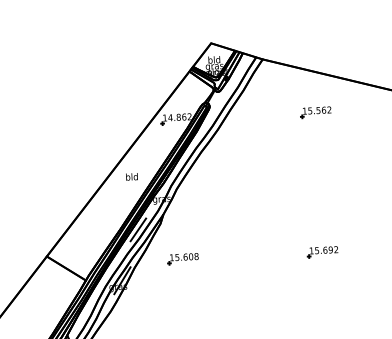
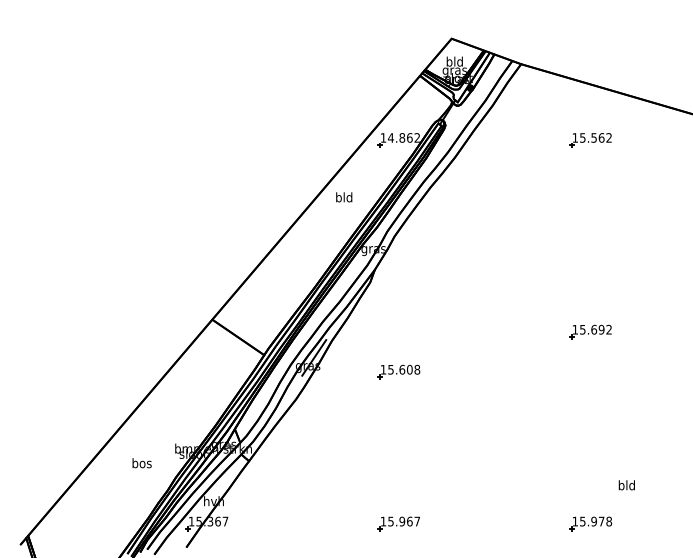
text: (132, 177) -> (344, 197), moved
line: (138, 229) -> (339, 289), removed
part: (182, 258) -> (398, 371), moved

